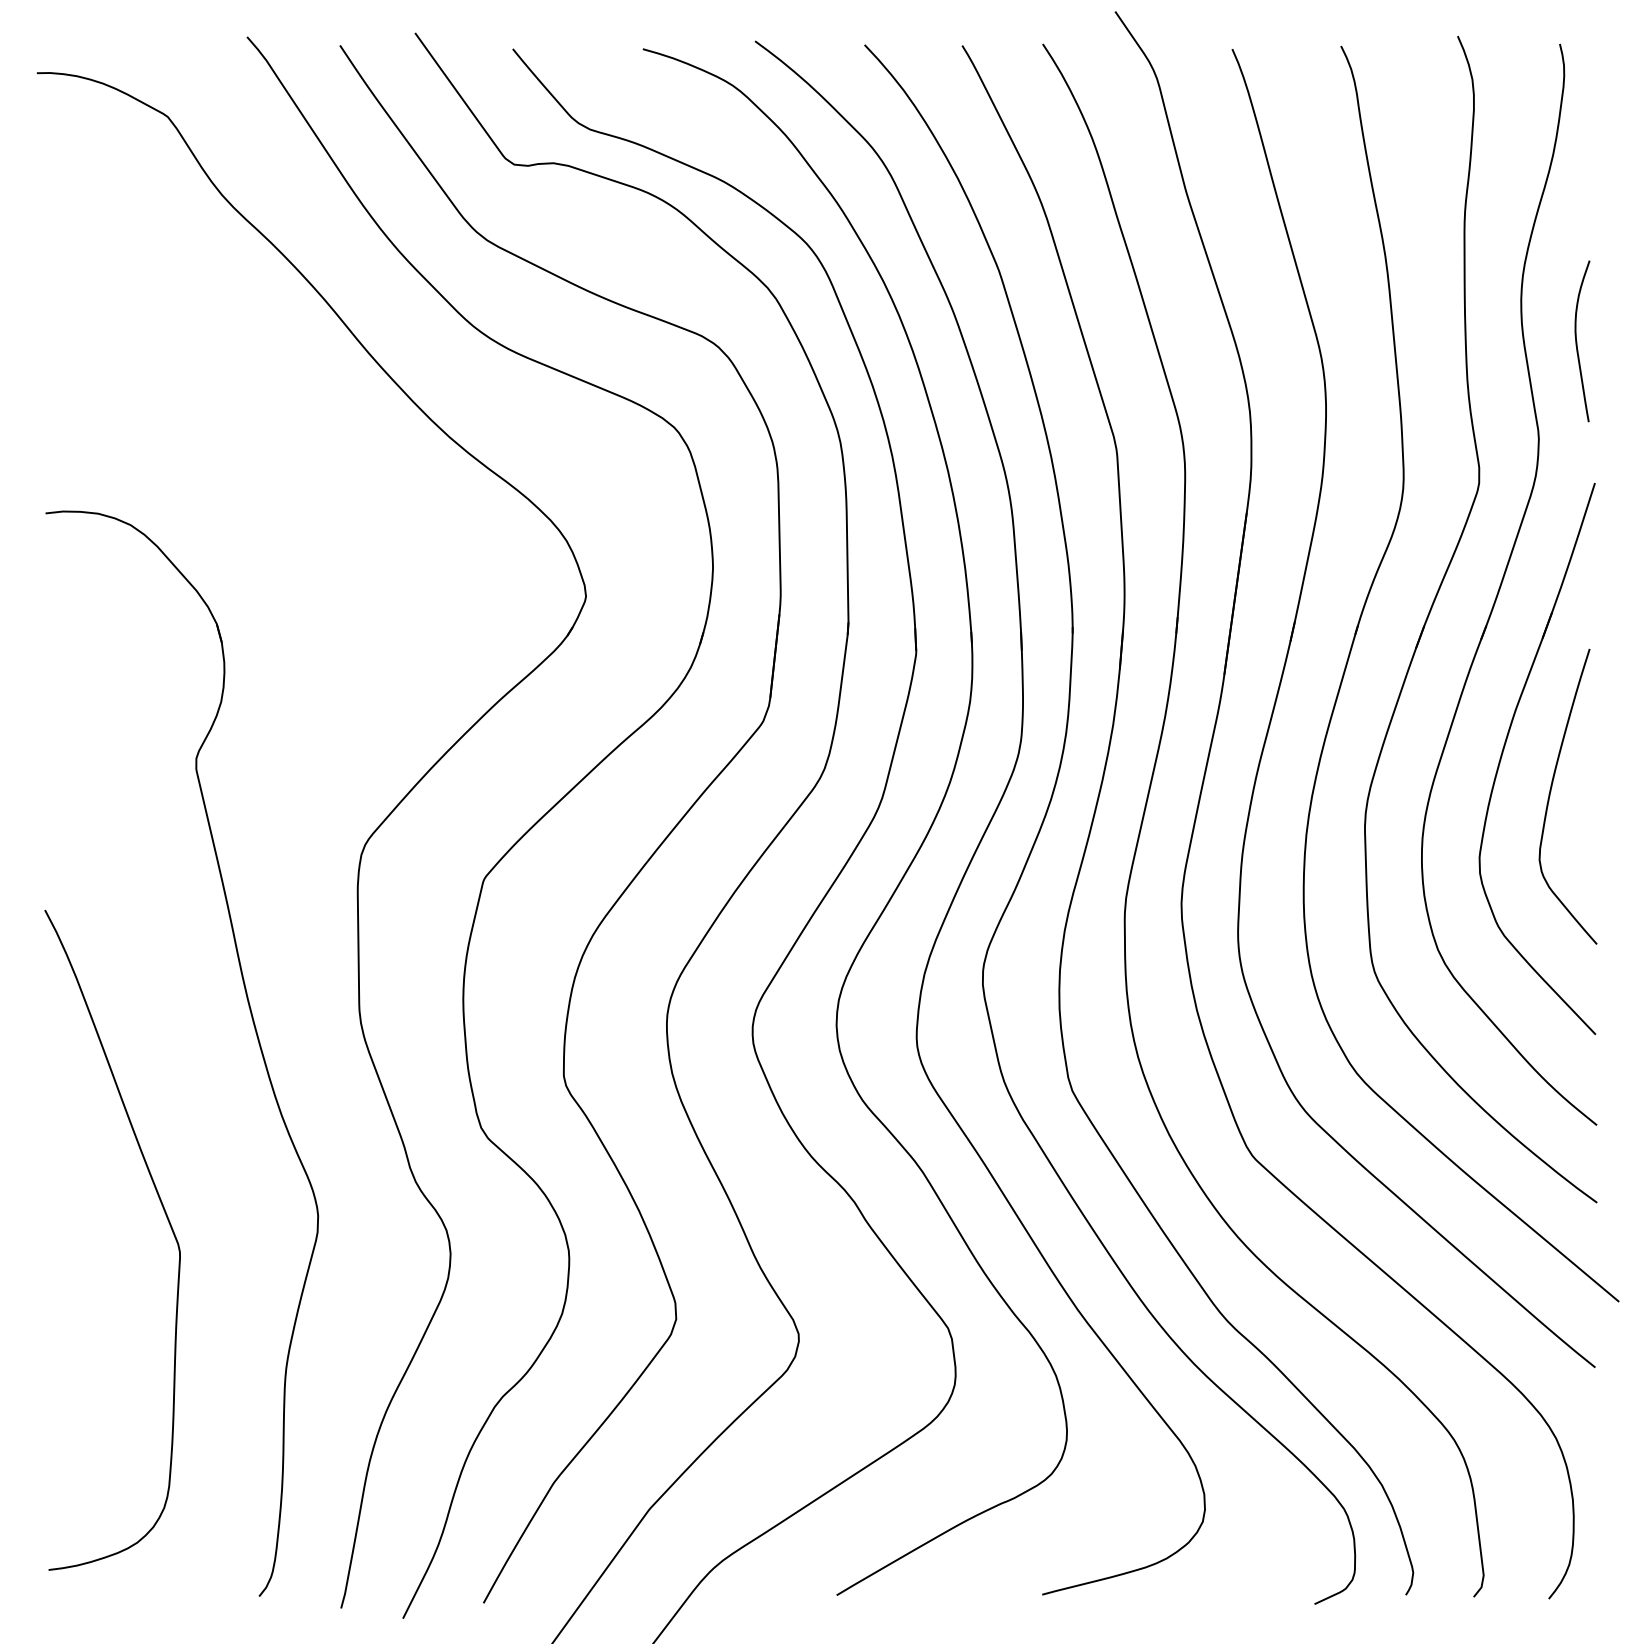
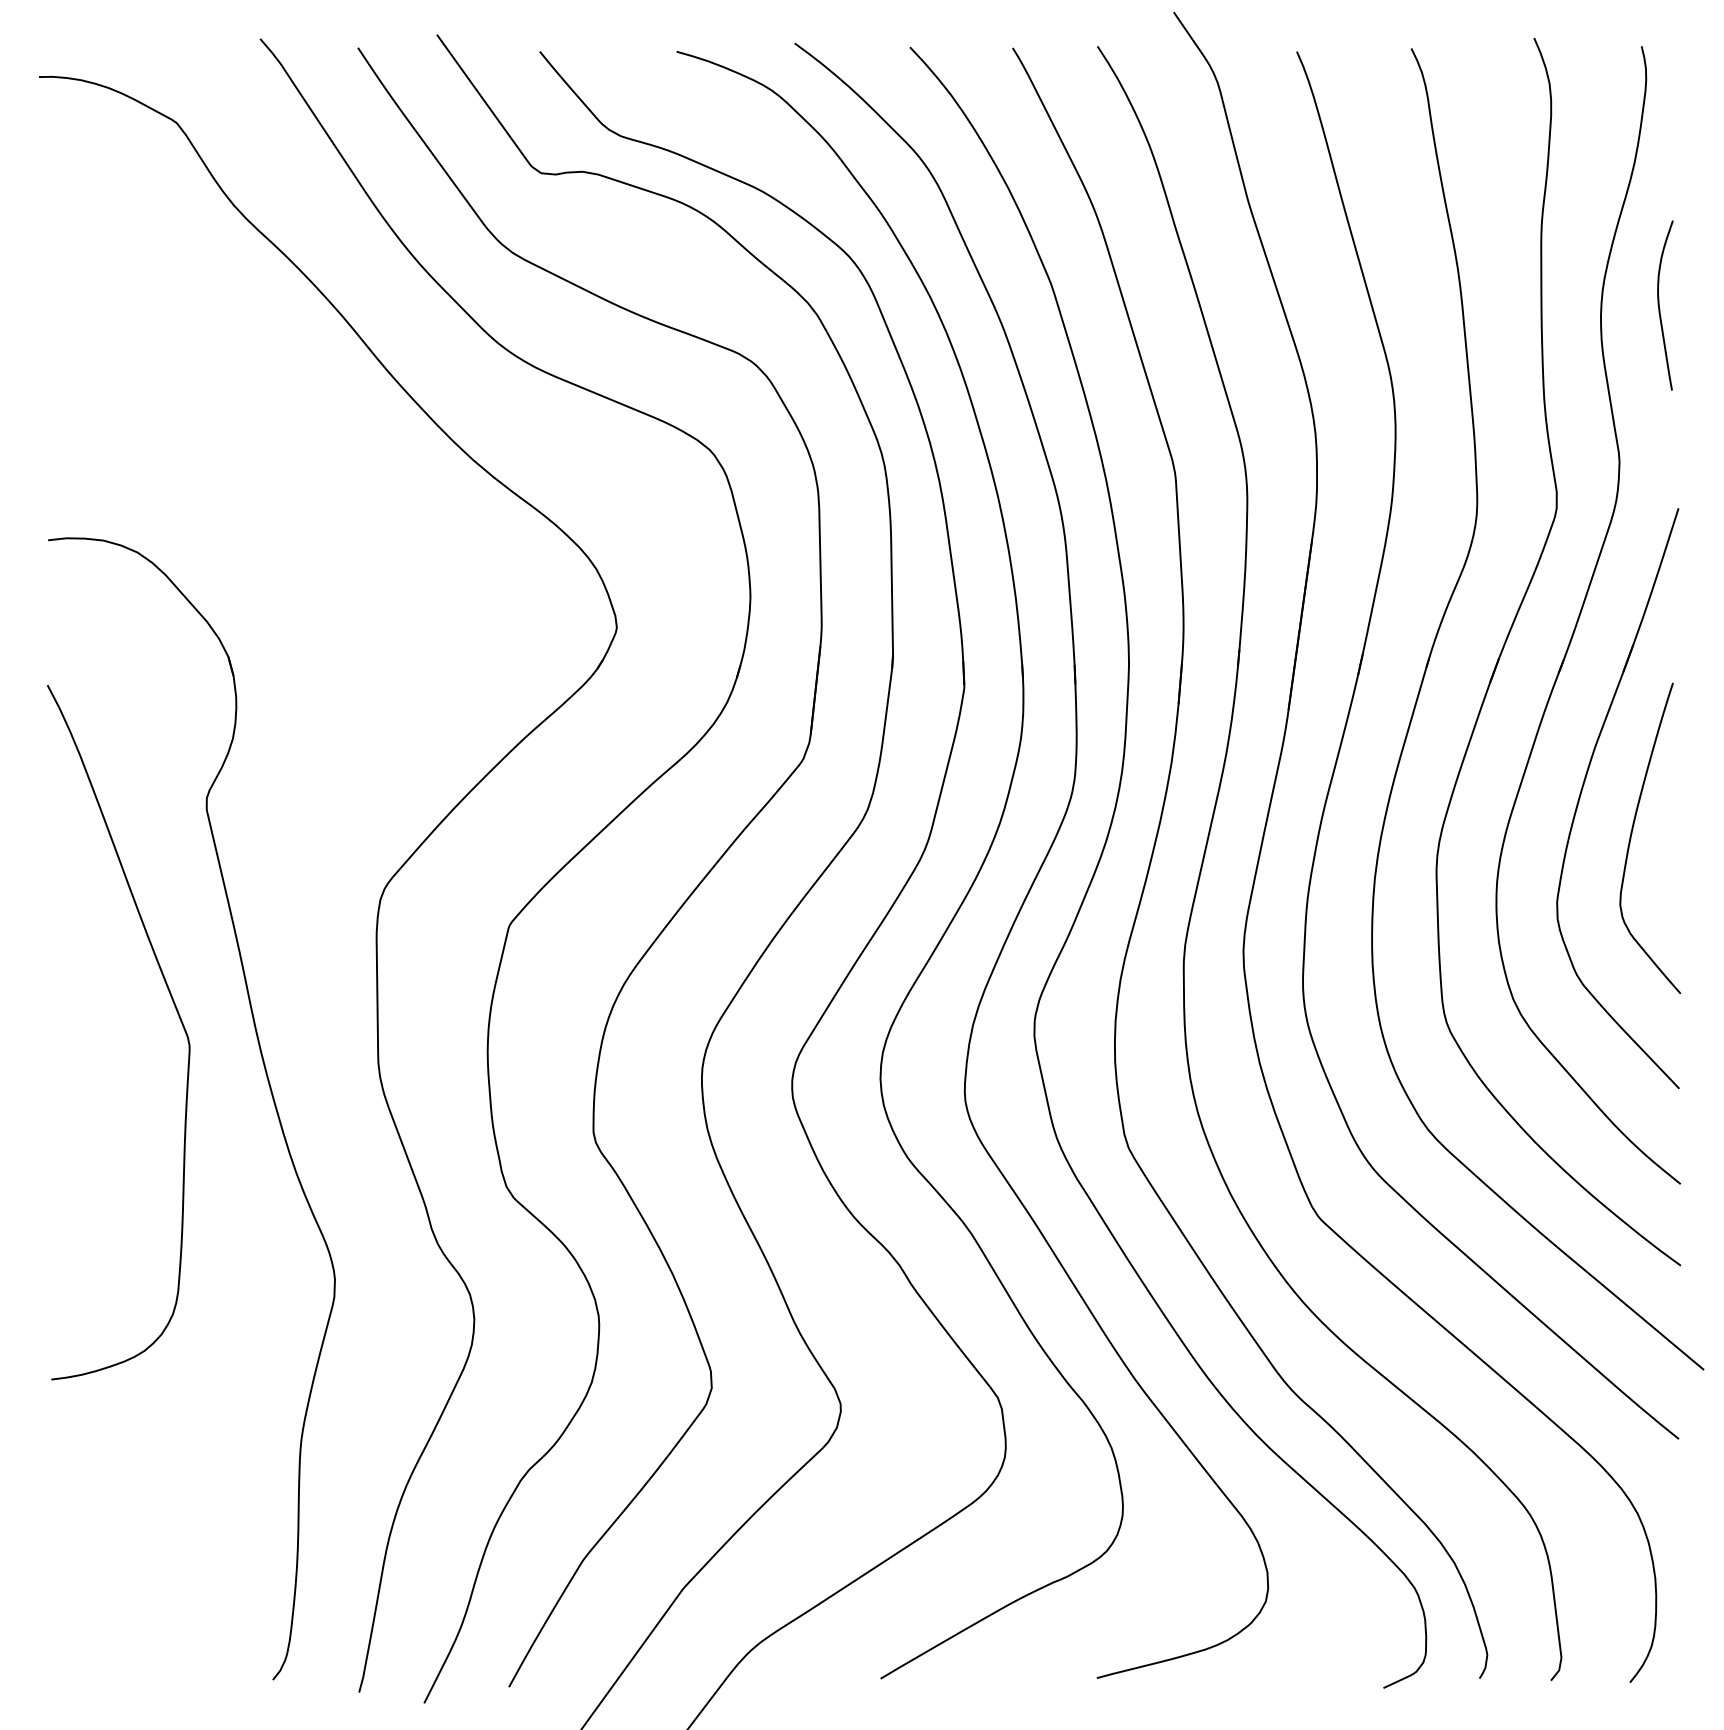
curve: (1577, 341) -> (1660, 305), moved
curve: (165, 1215) -> (174, 1006), moved

